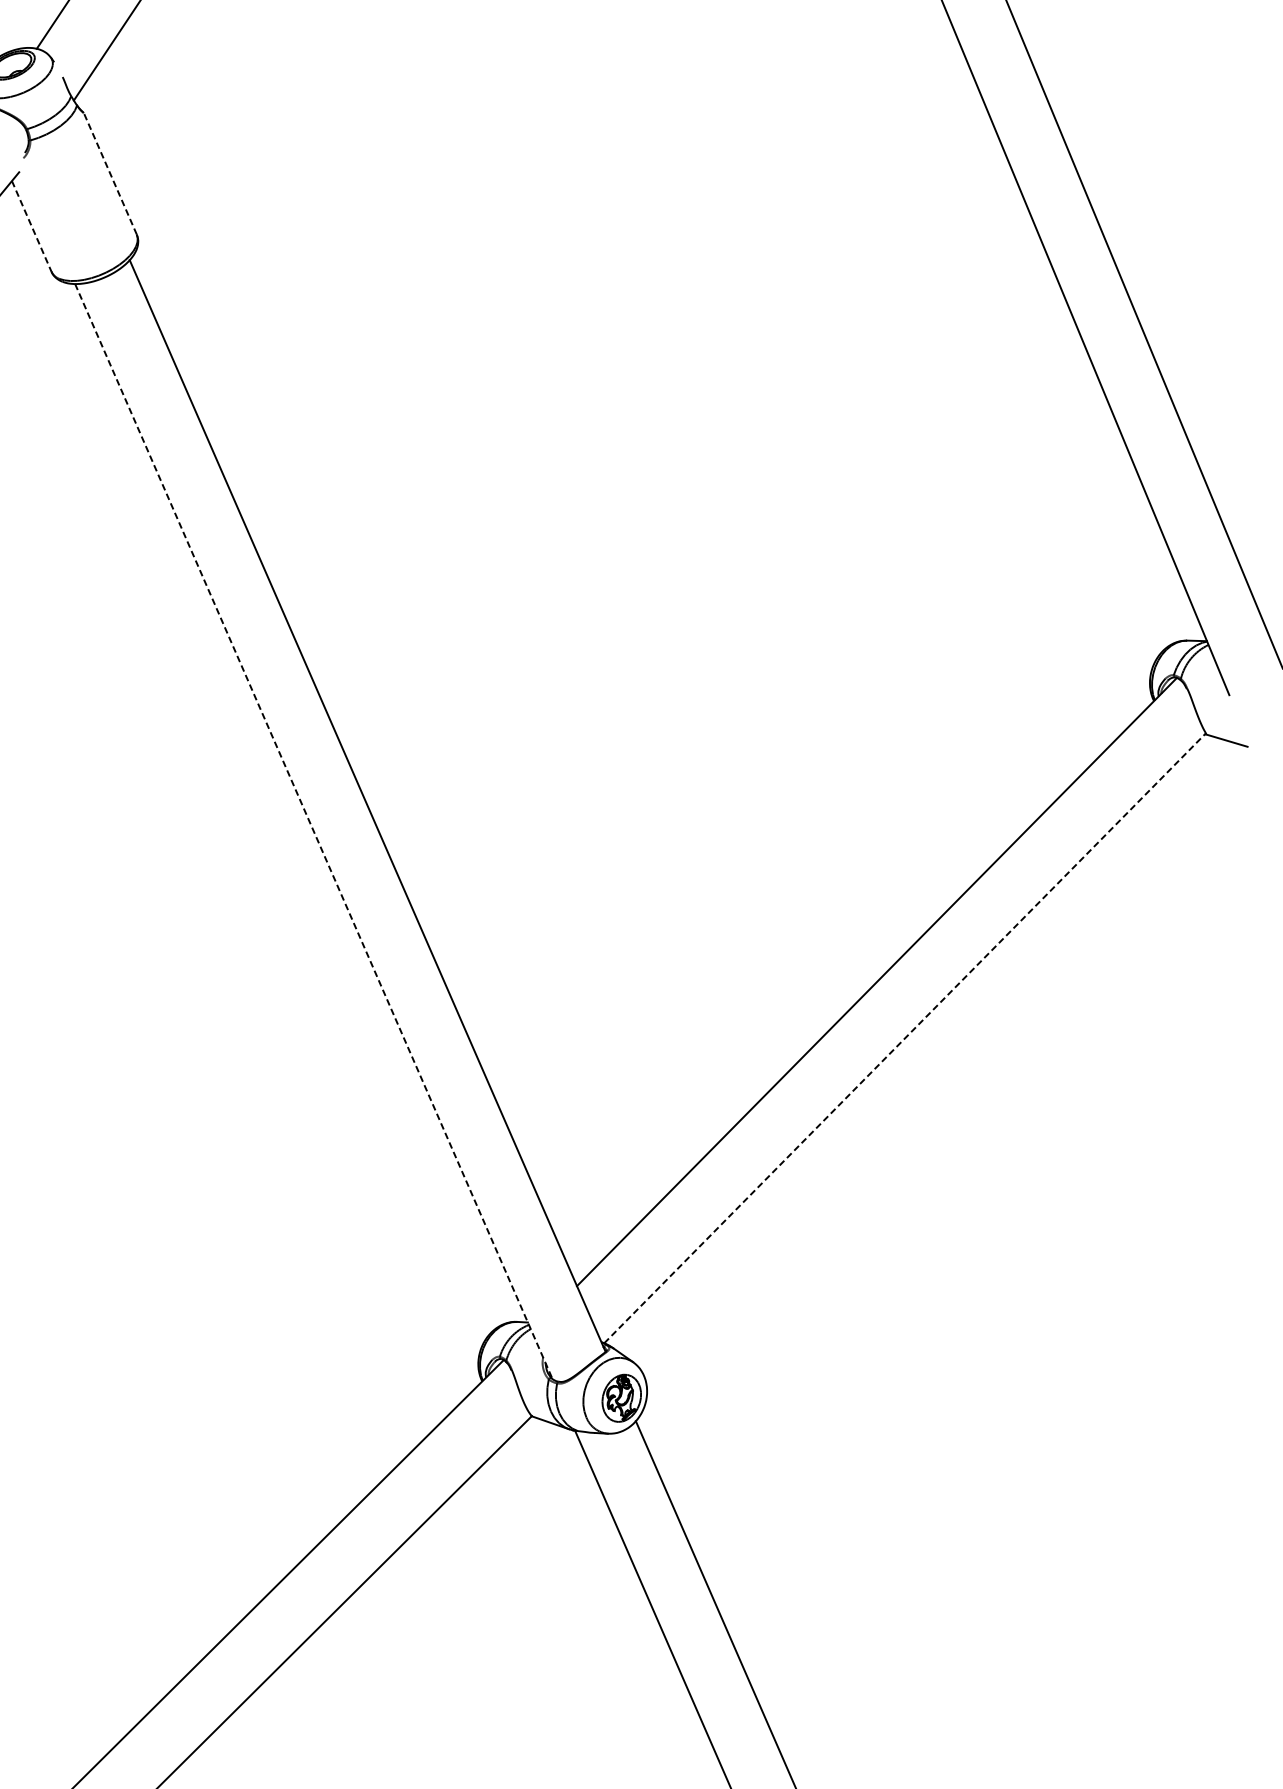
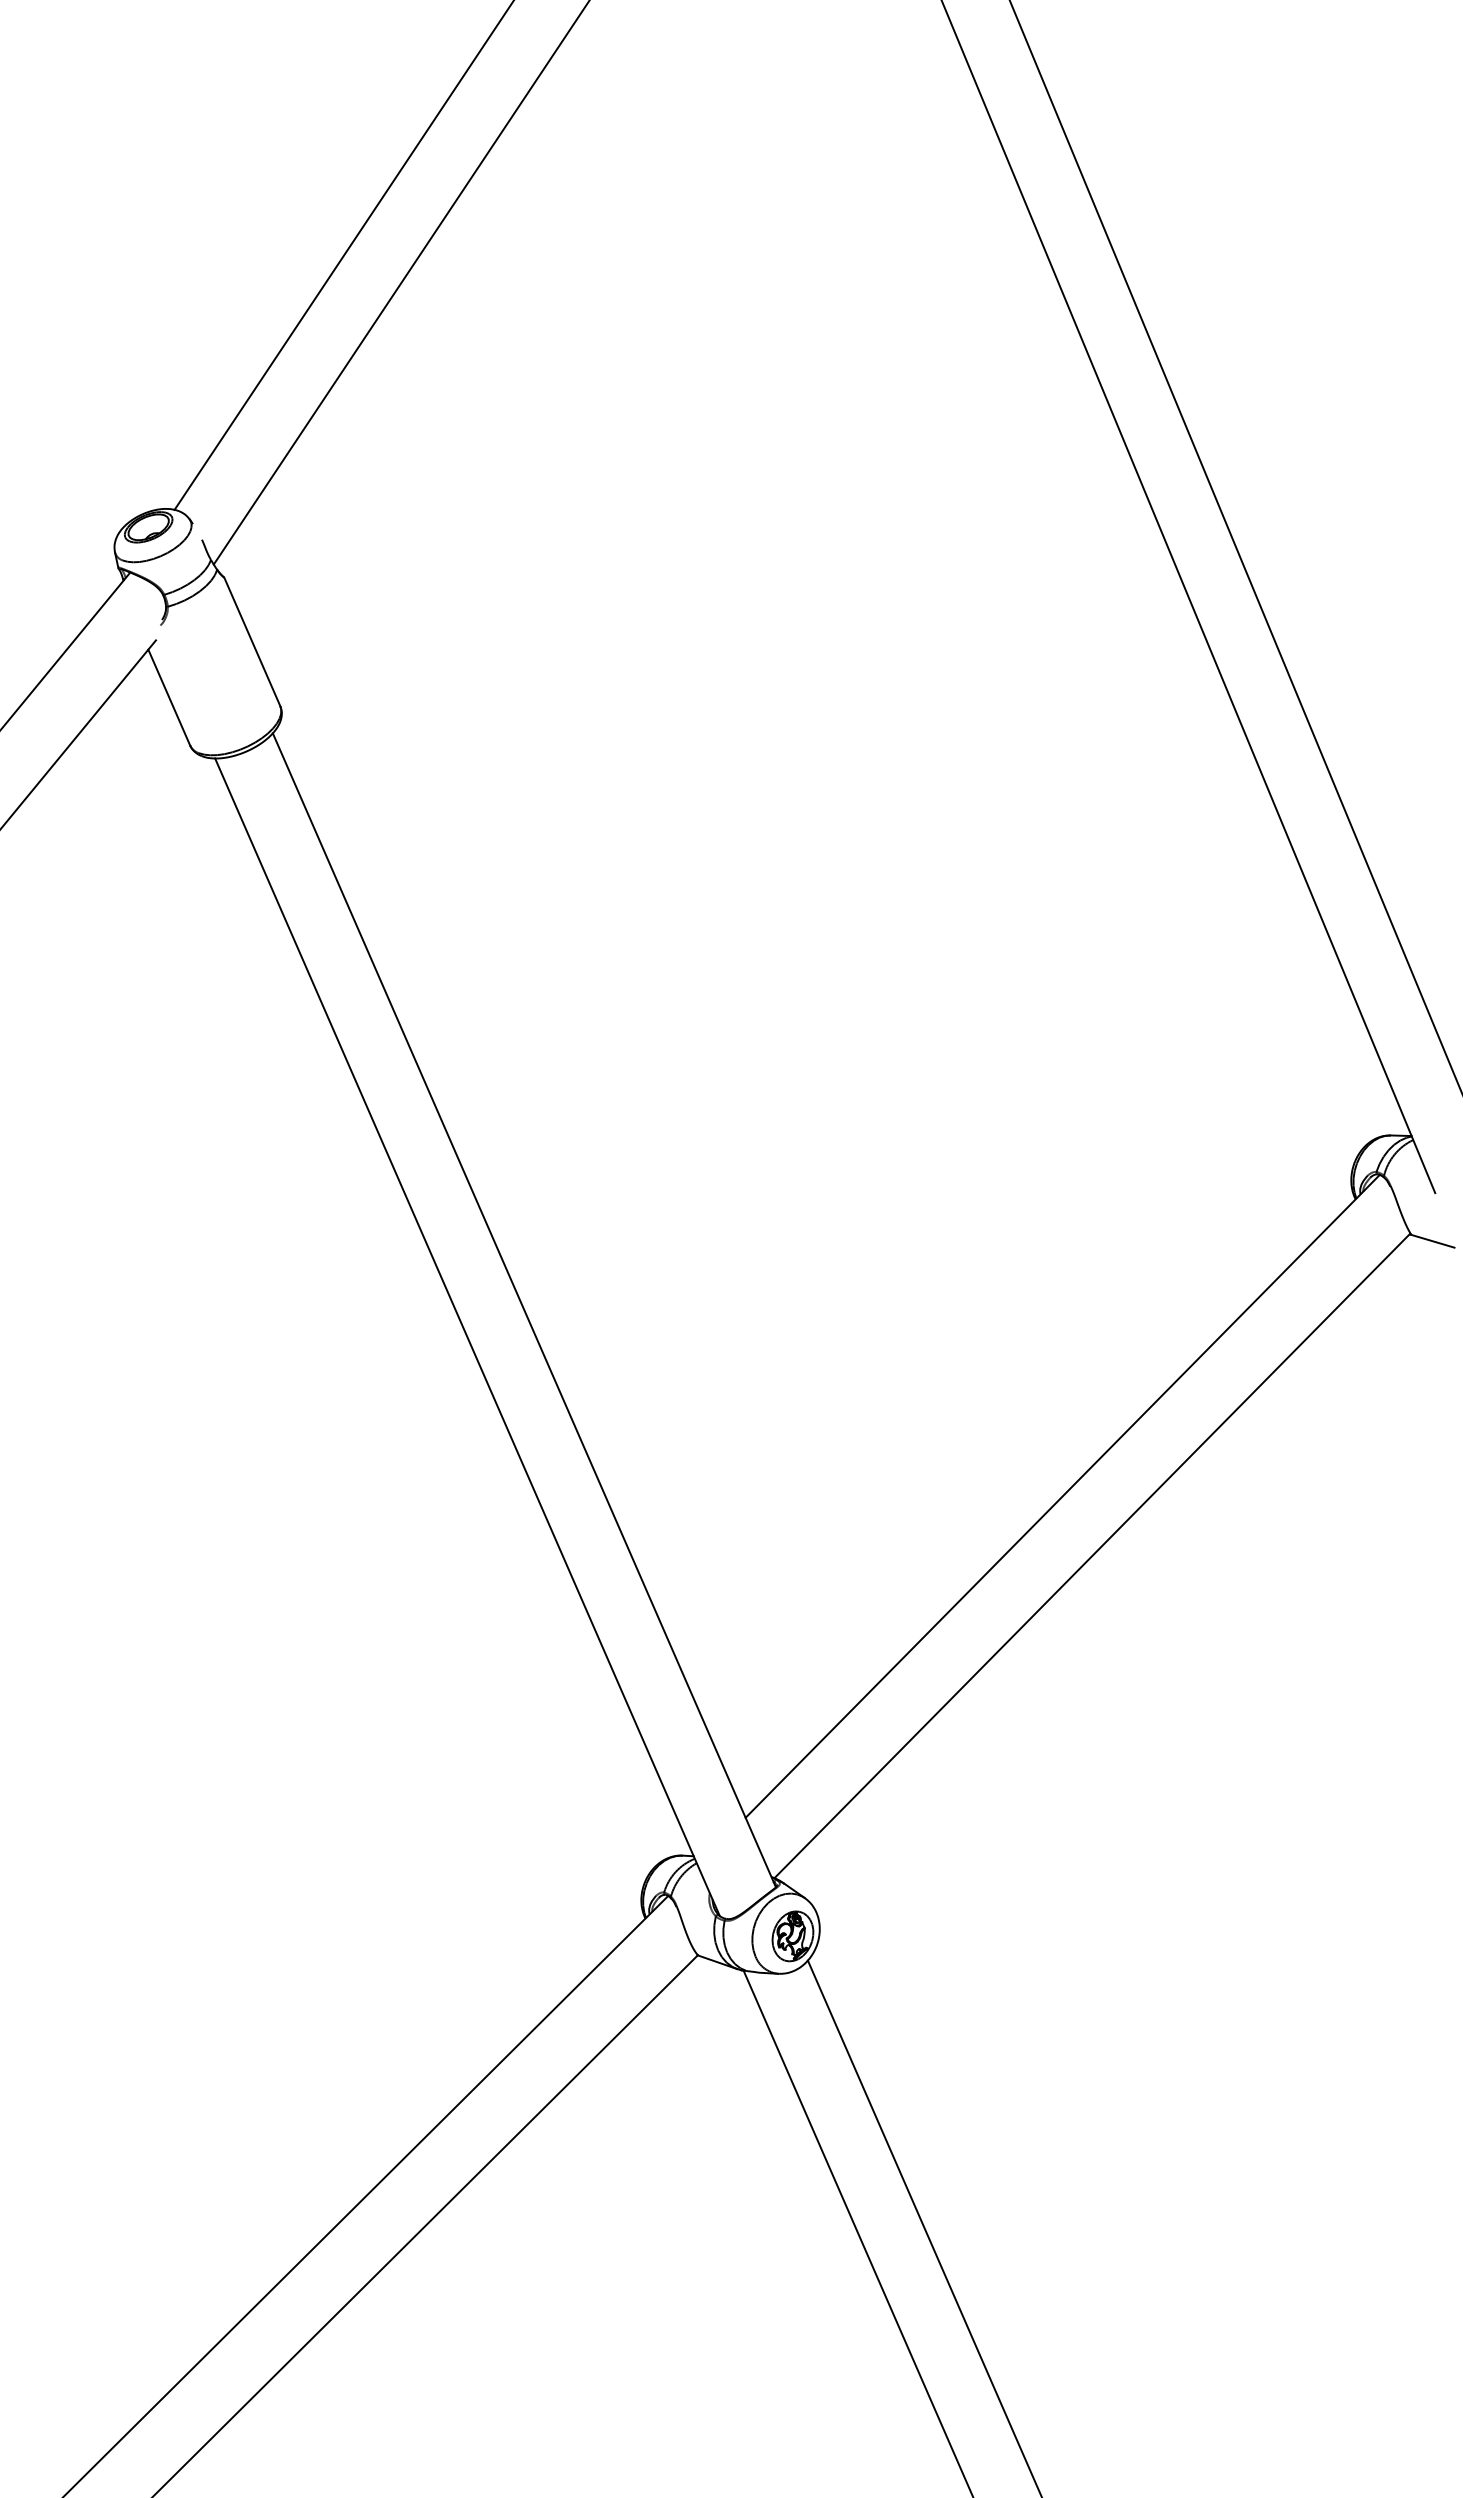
line: (110, 173) -> (252, 641), dashed -> solid
line: (31, 227) -> (169, 698), dashed -> solid
line: (313, 831) -> (467, 1337), dashed -> solid
line: (905, 1037) -> (1092, 1555), dashed -> solid

